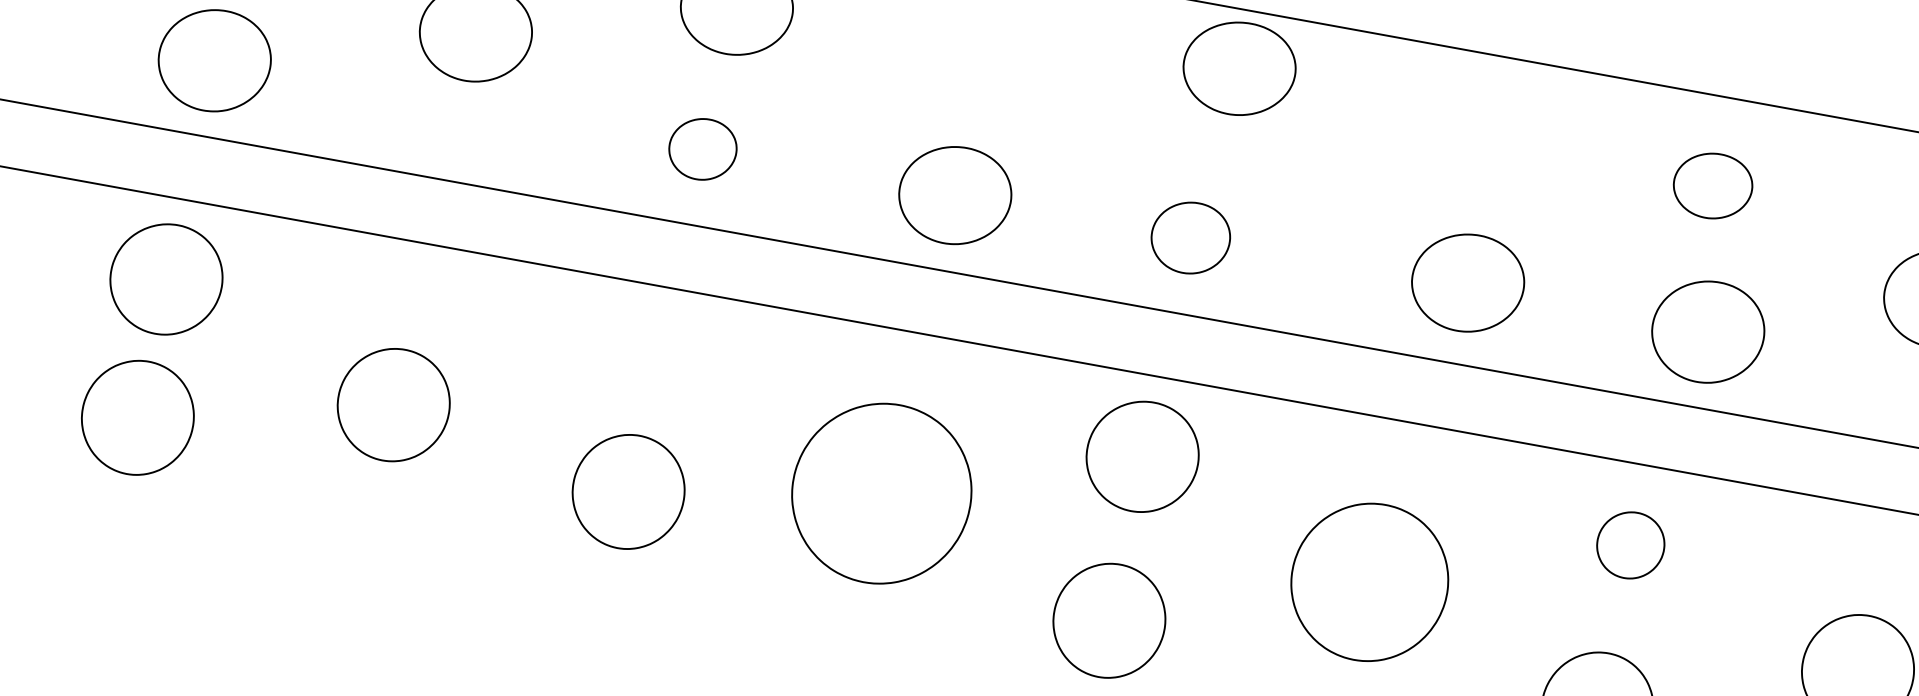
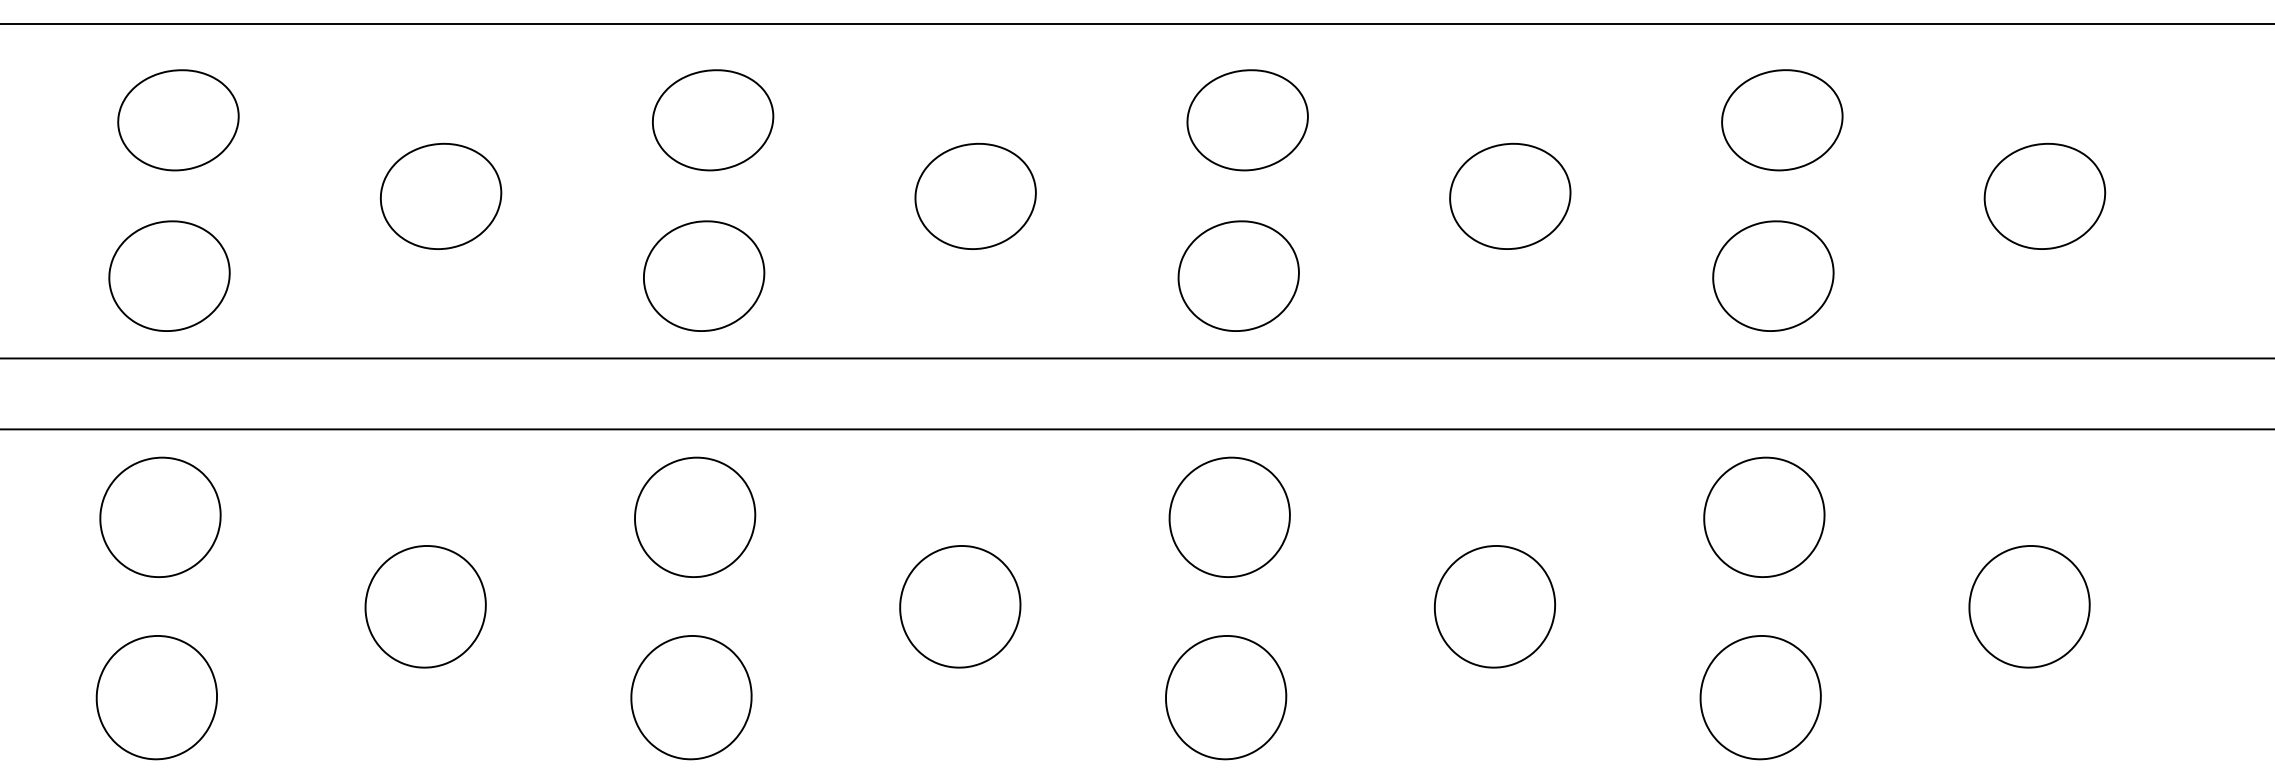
part: (1239, 69) -> (1247, 120), moved
part: (703, 148) -> (704, 275), size x1.67
part: (1713, 186) -> (1782, 120), size x1.43
part: (955, 194) -> (975, 195), moved
part: (1190, 237) -> (1238, 275), size x1.43
part: (1468, 283) -> (1510, 196), moved
part: (1708, 331) -> (1773, 275), moved
part: (655, 367) -> (695, 516), added
part: (137, 417) -> (156, 697), moved
part: (628, 491) -> (691, 697), moved
part: (882, 493) -> (960, 606), size x0.62
part: (1630, 544) -> (1764, 516), size x1.67
part: (1370, 582) -> (1495, 606), size x0.71

